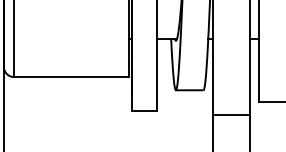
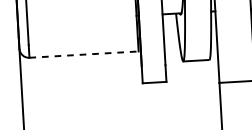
line: (71, 77) -> (83, 55), solid -> dashed

